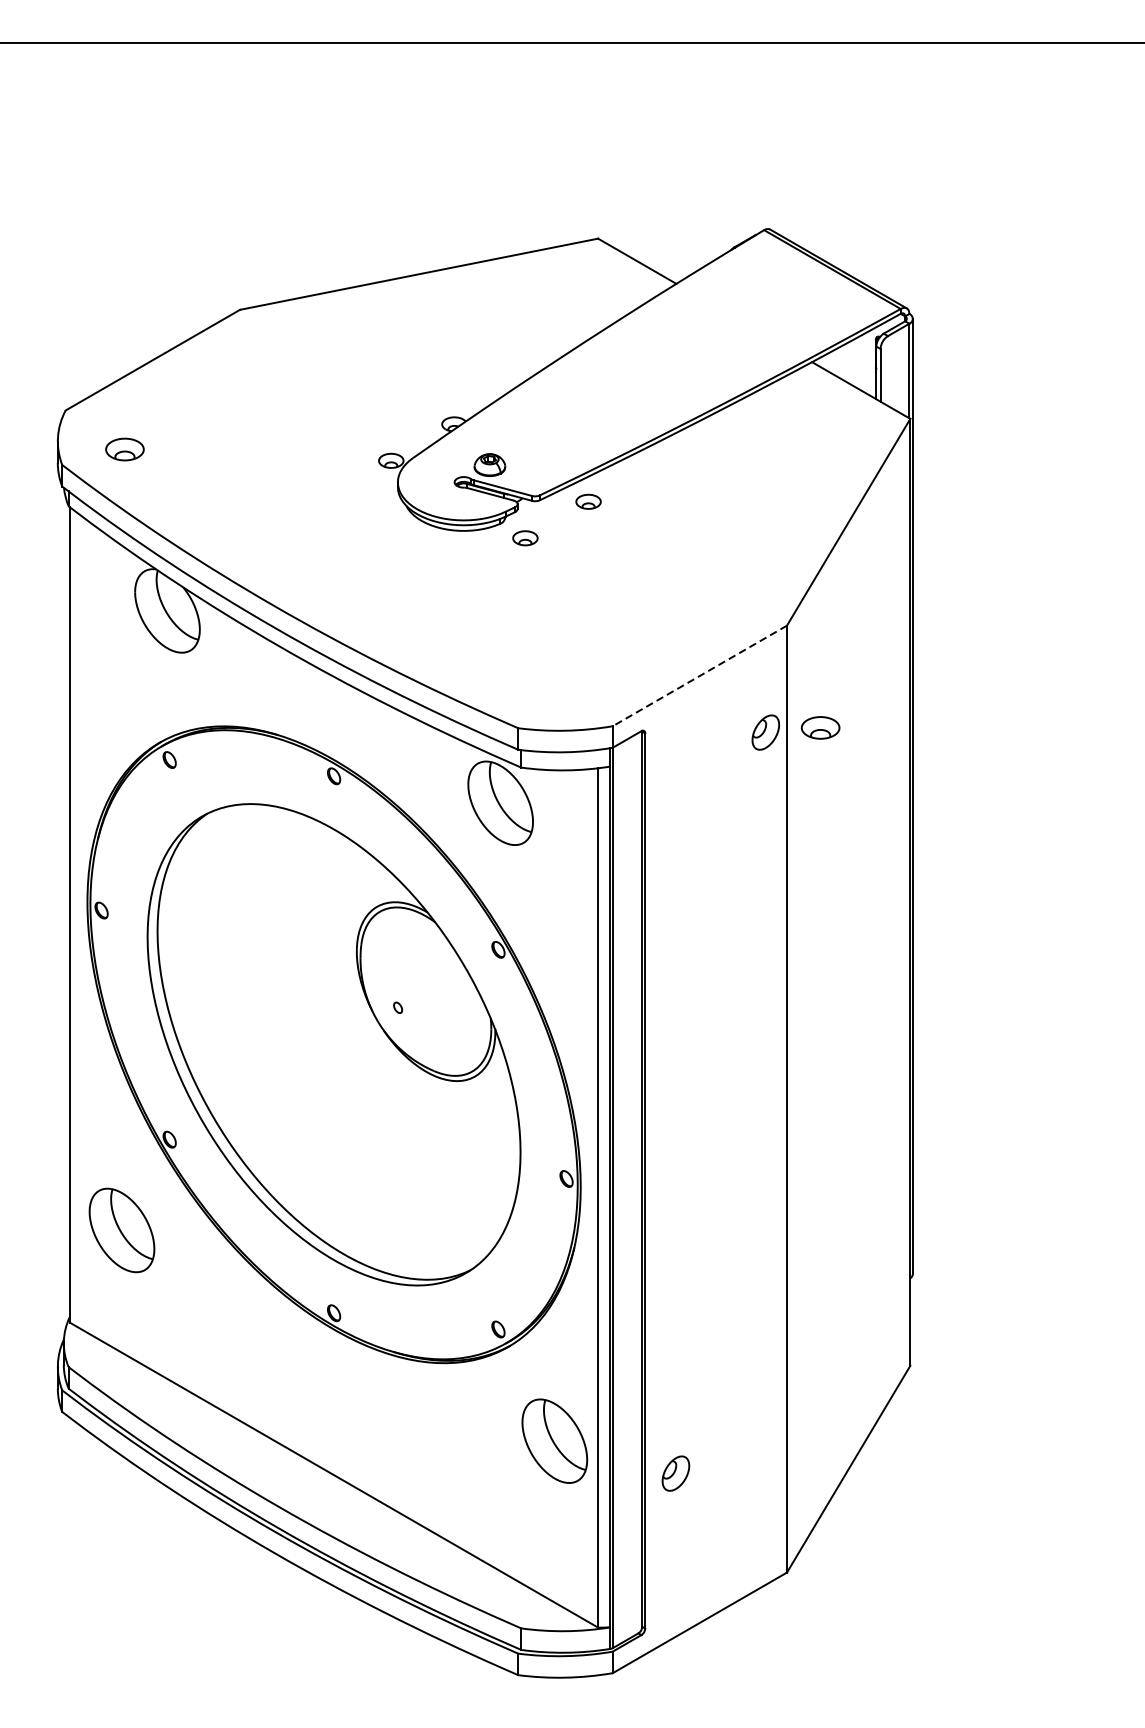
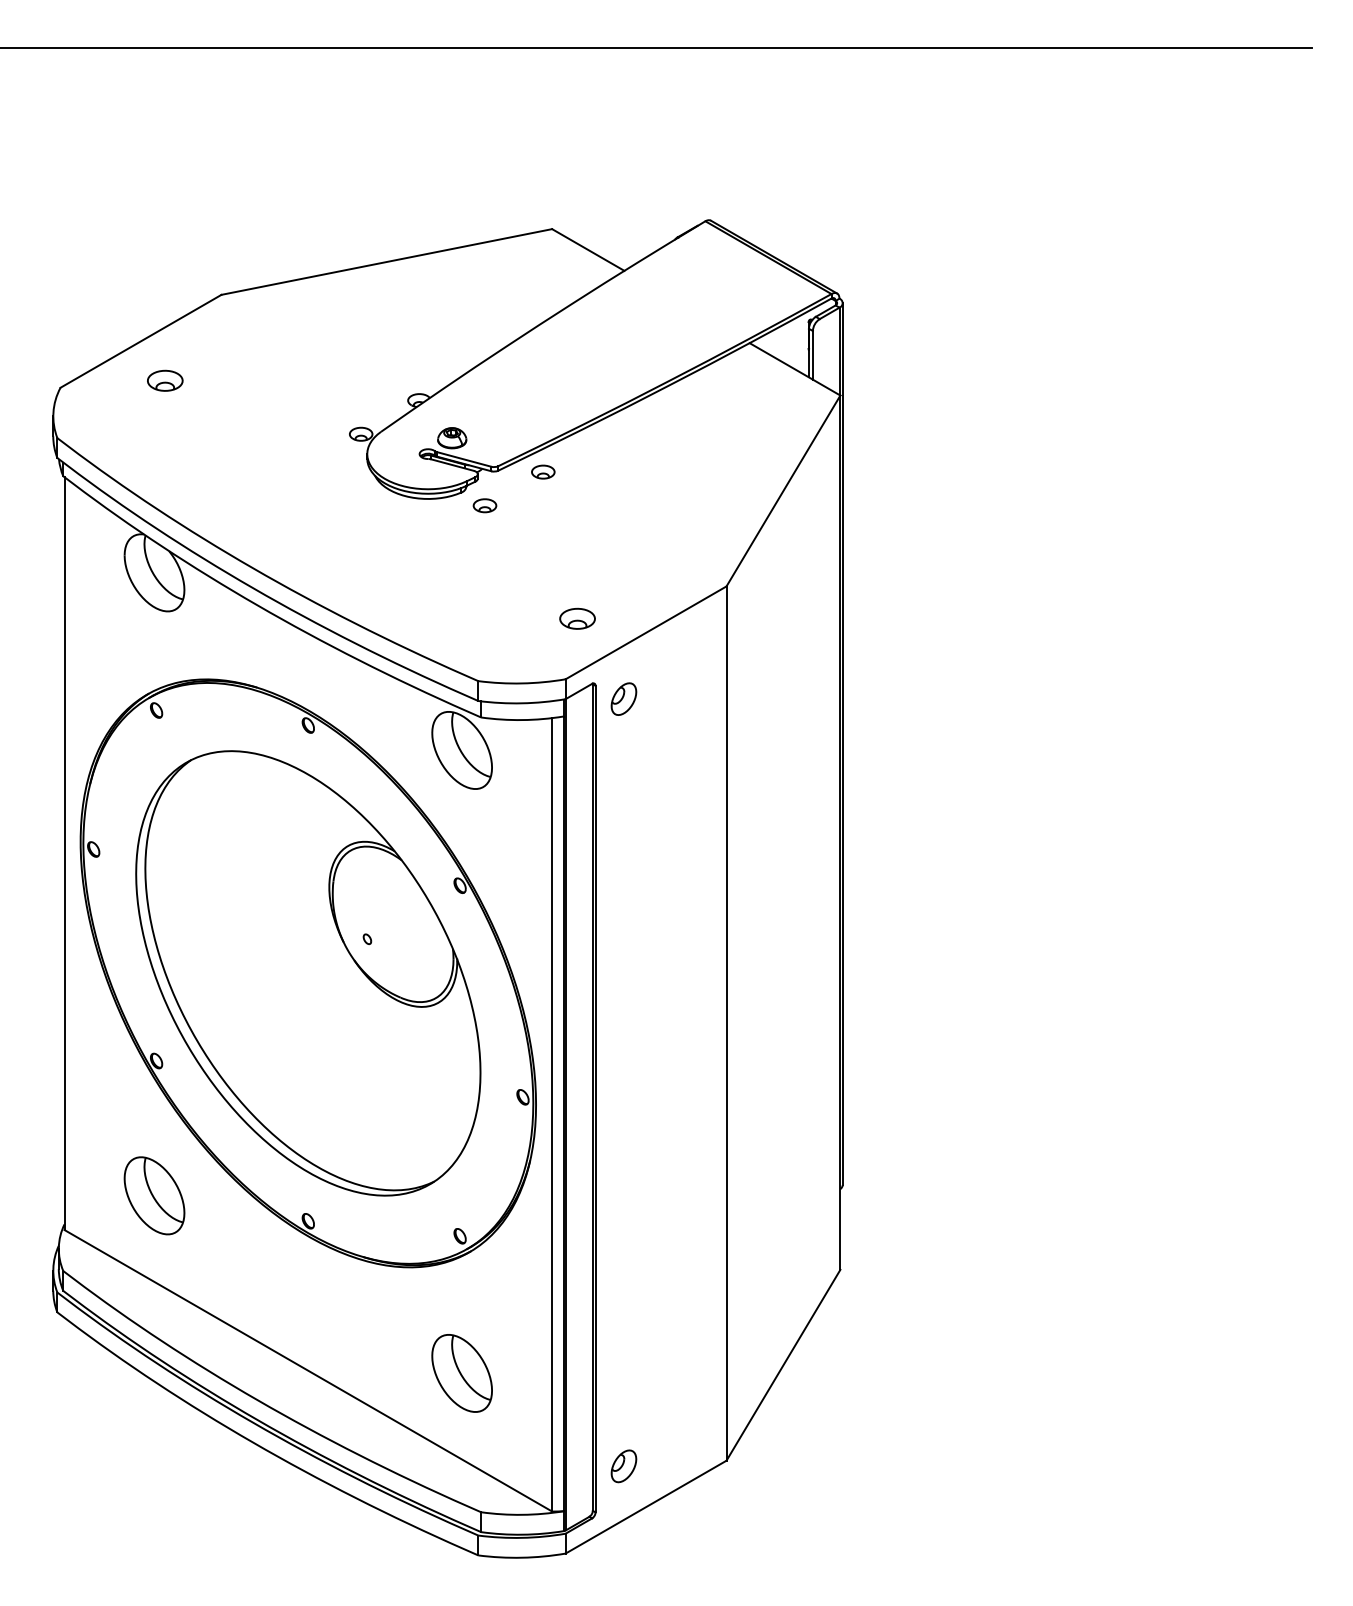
part: (125, 449) -> (165, 380), moved
line: (700, 675) -> (646, 632), dashed -> solid
part: (820, 727) -> (577, 618), moved
part: (765, 731) -> (623, 698), moved
part: (121, 1230) -> (154, 1195), moved
part: (554, 1441) -> (461, 1373), moved
part: (675, 1473) -> (623, 1466), moved

